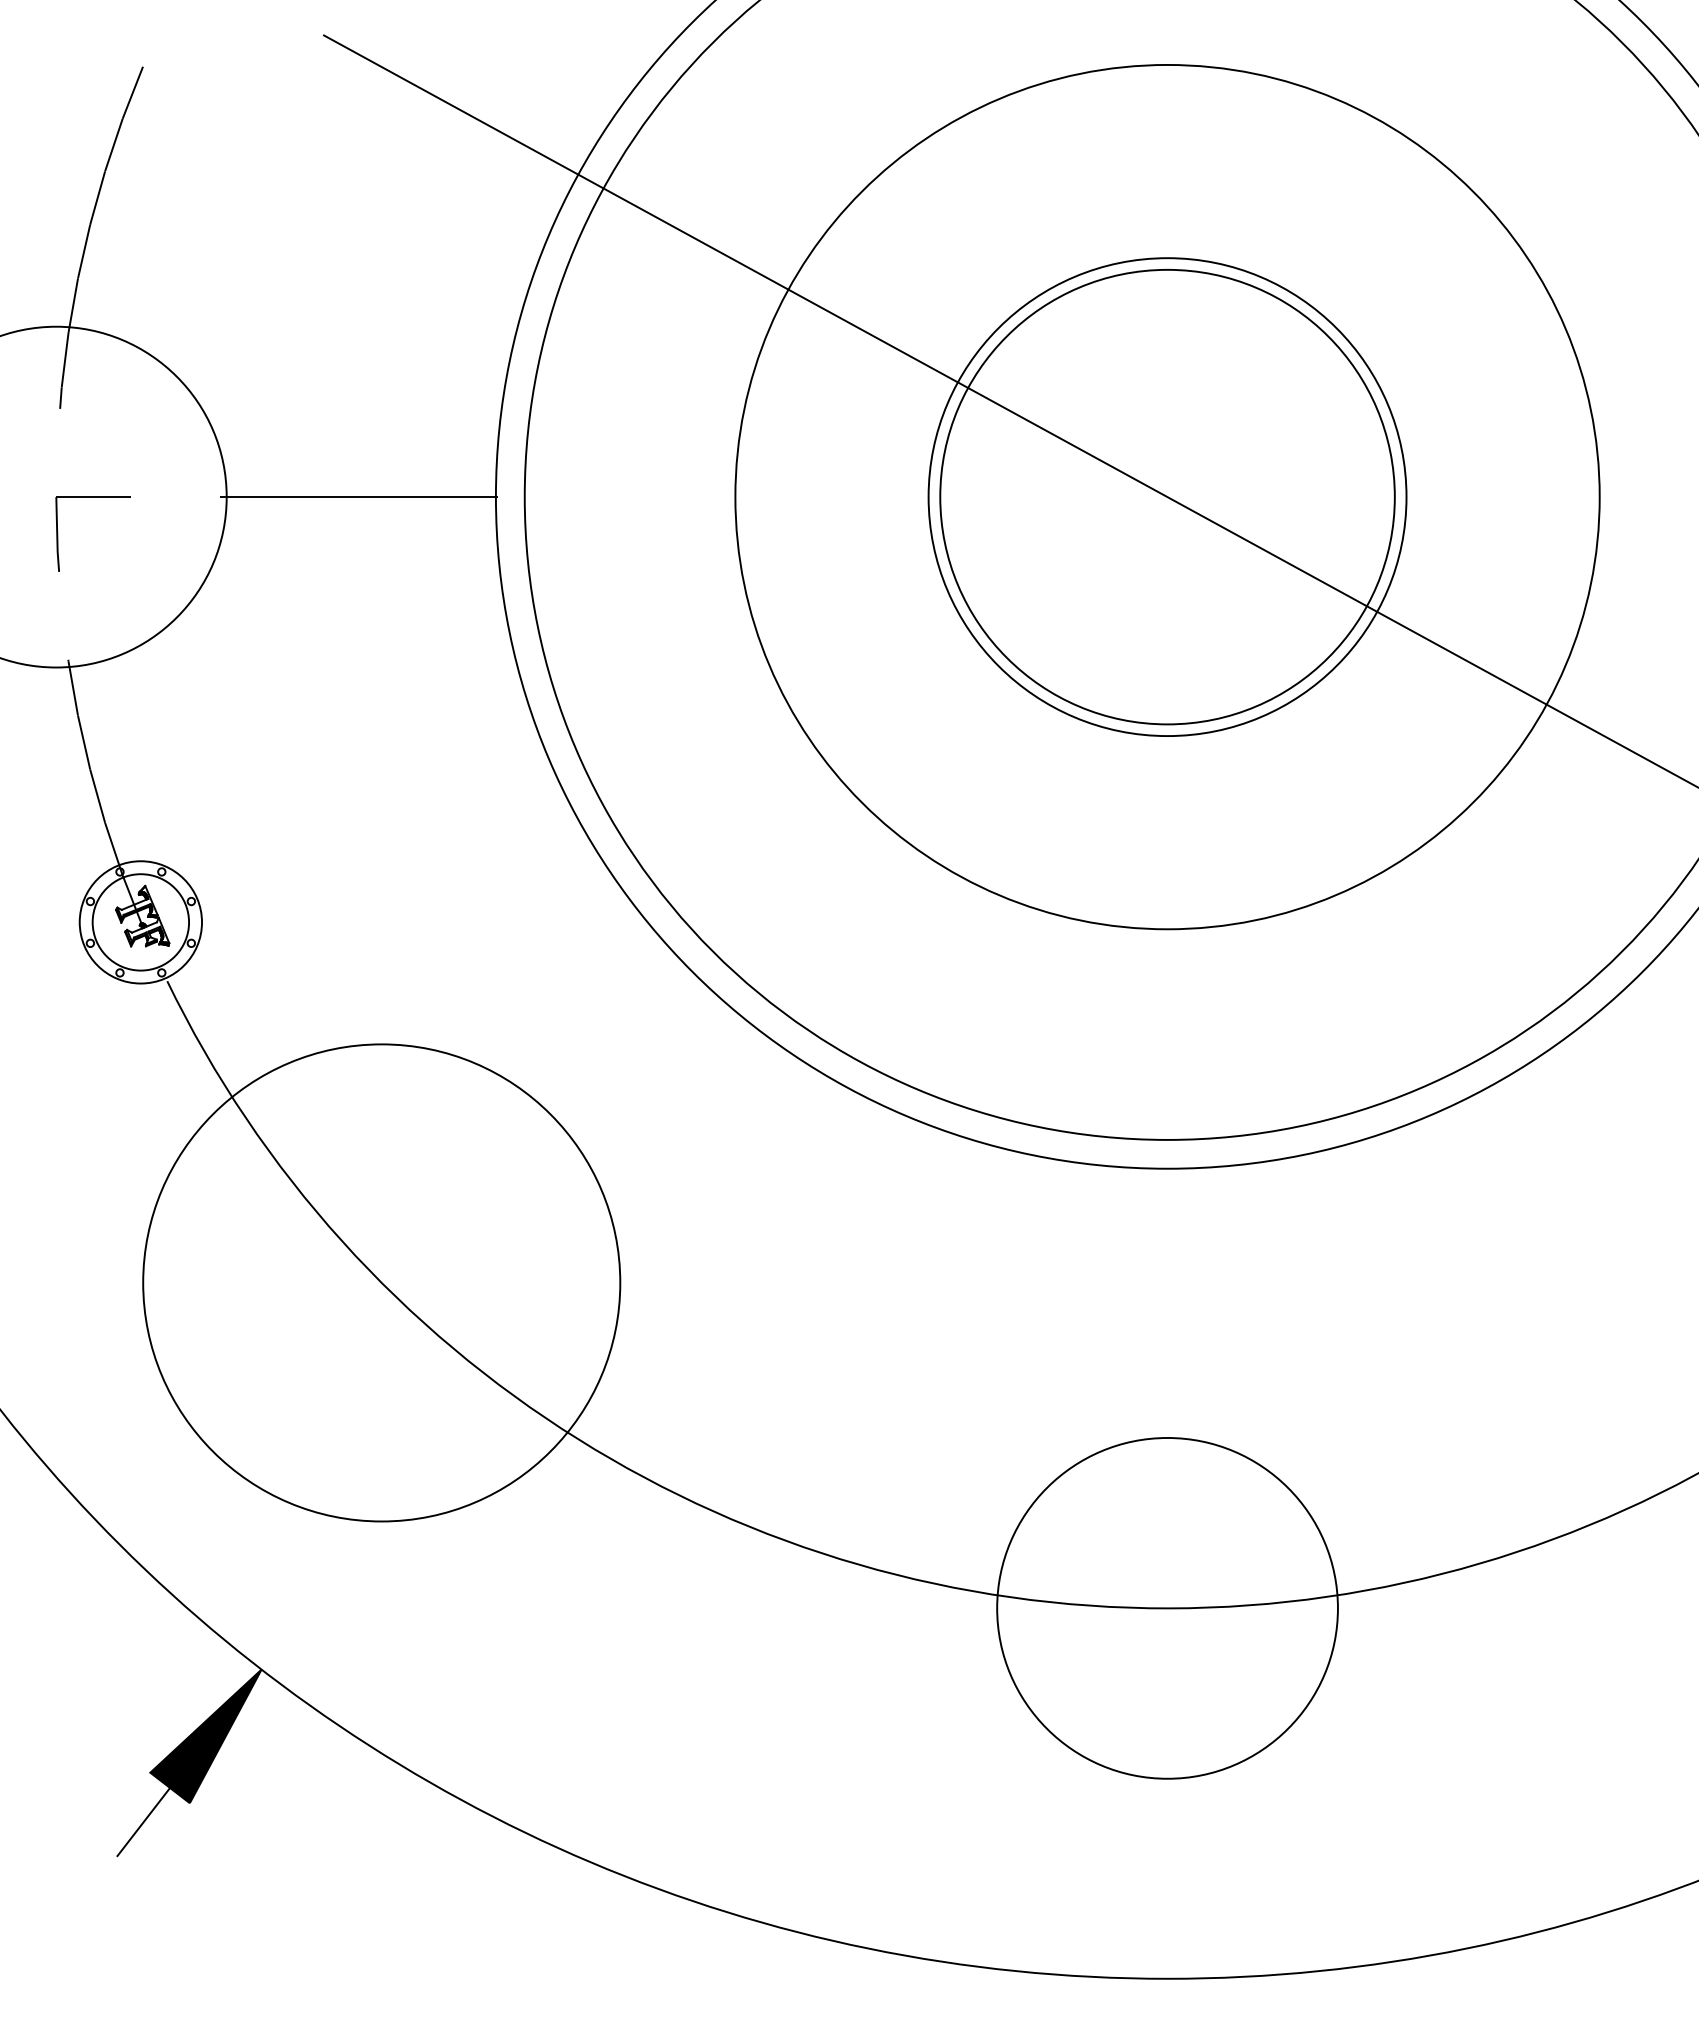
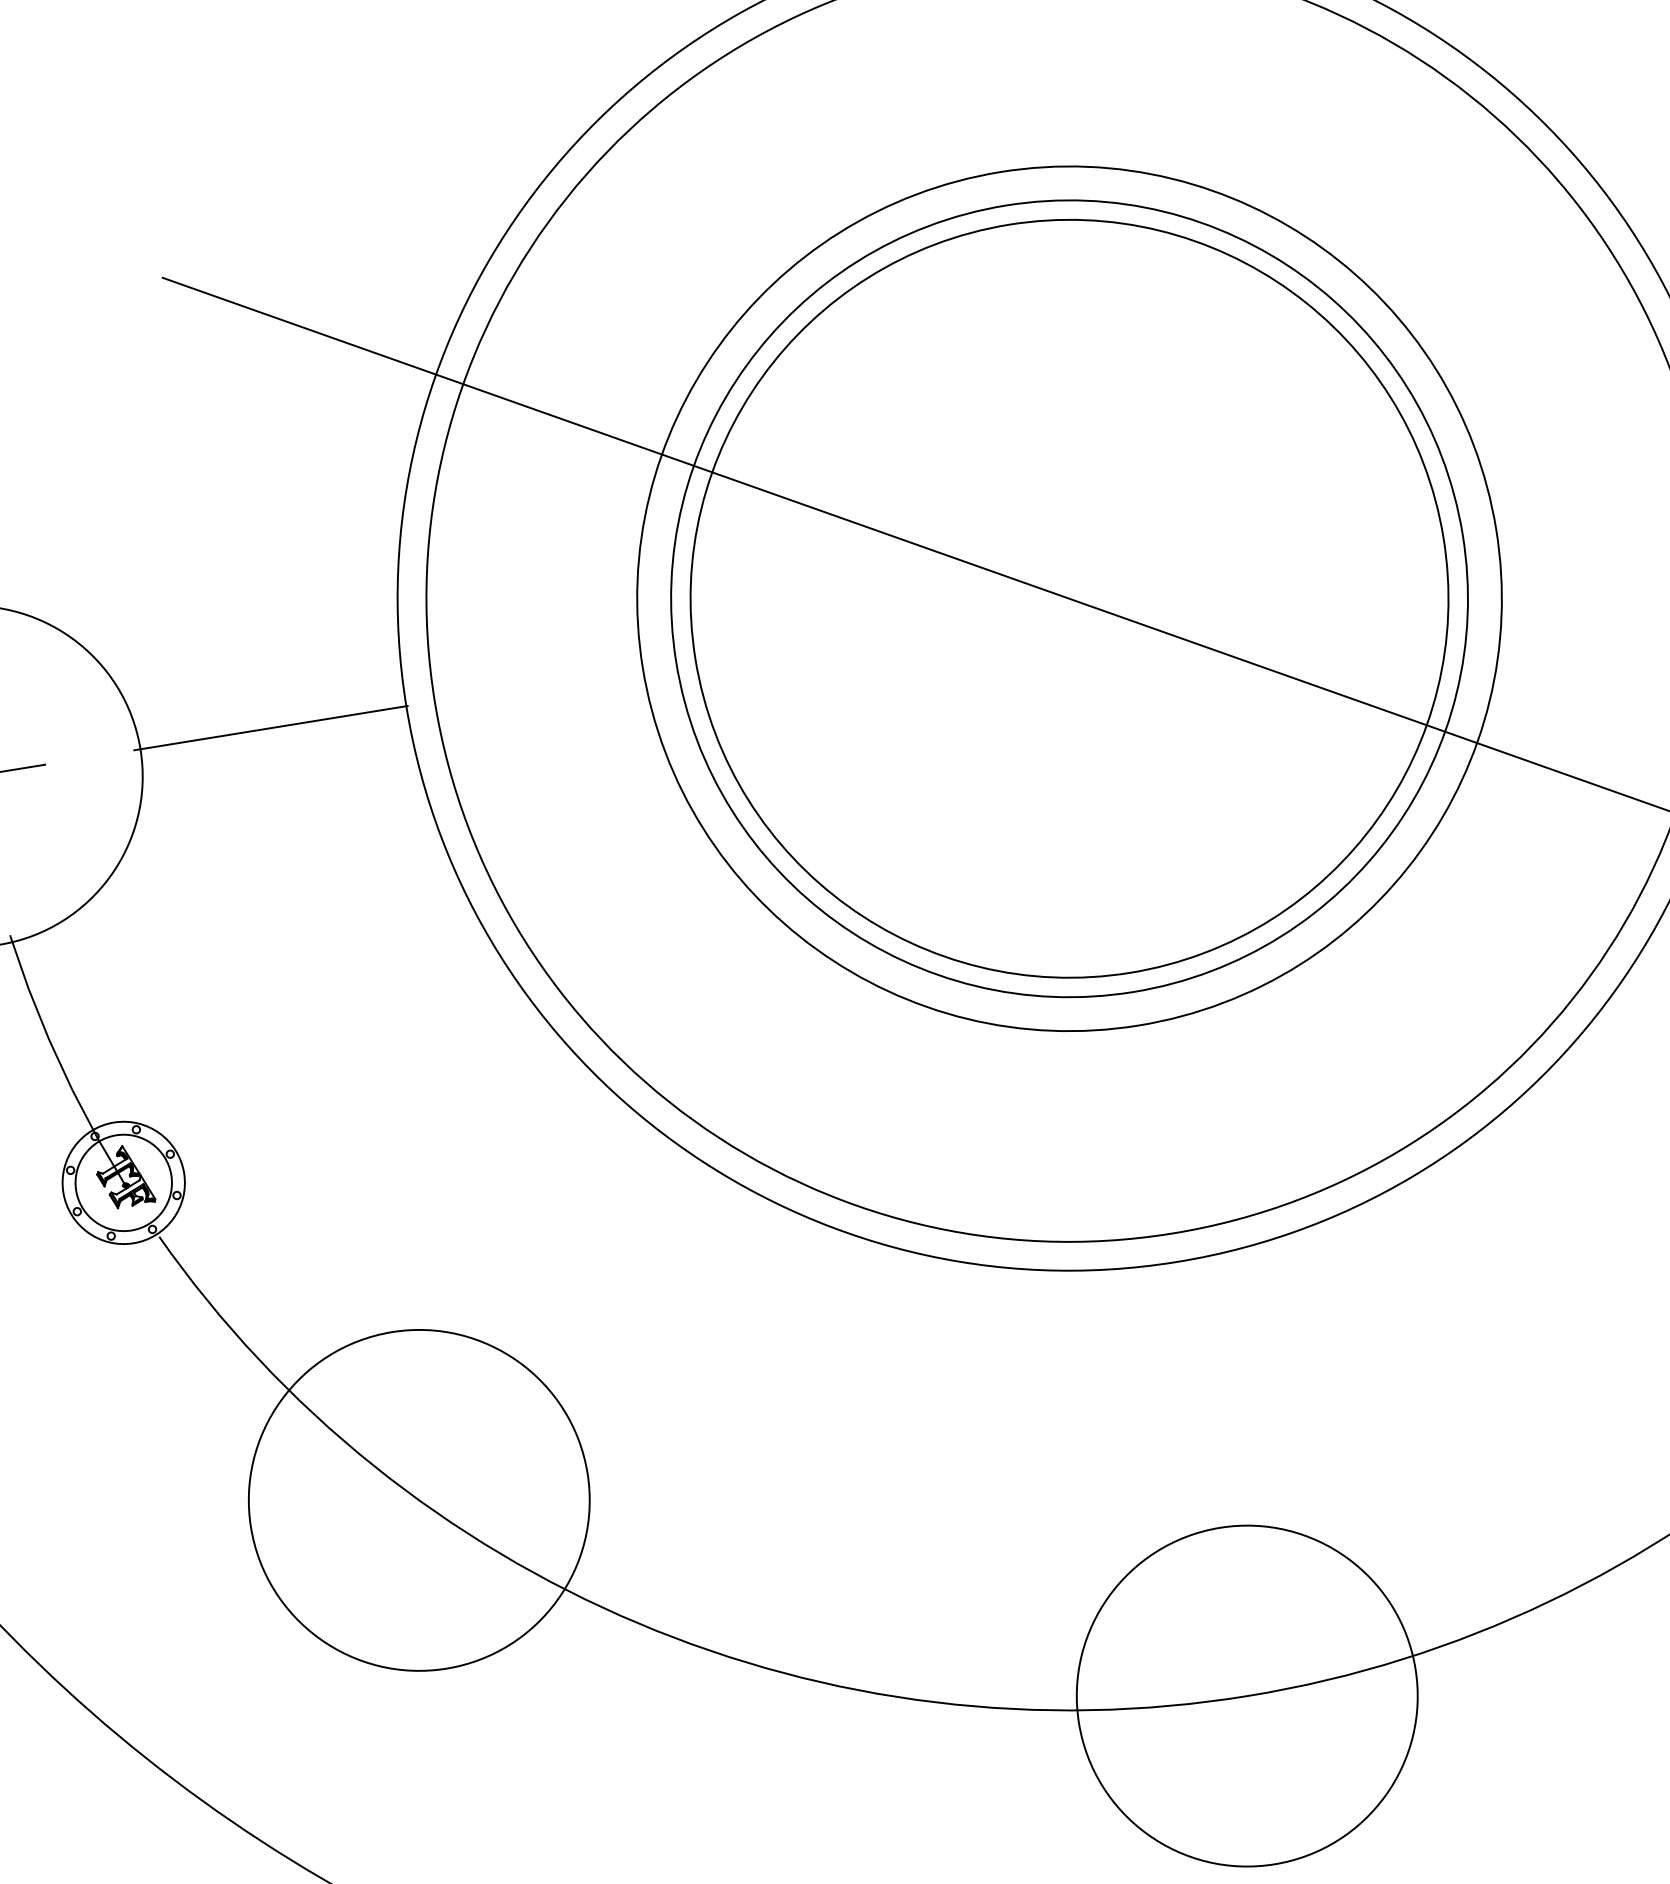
circle: (1167, 496) -> (1069, 598), size x1.67
circle: (1167, 496) -> (1069, 598), size x1.67
circle: (381, 1282) -> (418, 1500), size x0.71

